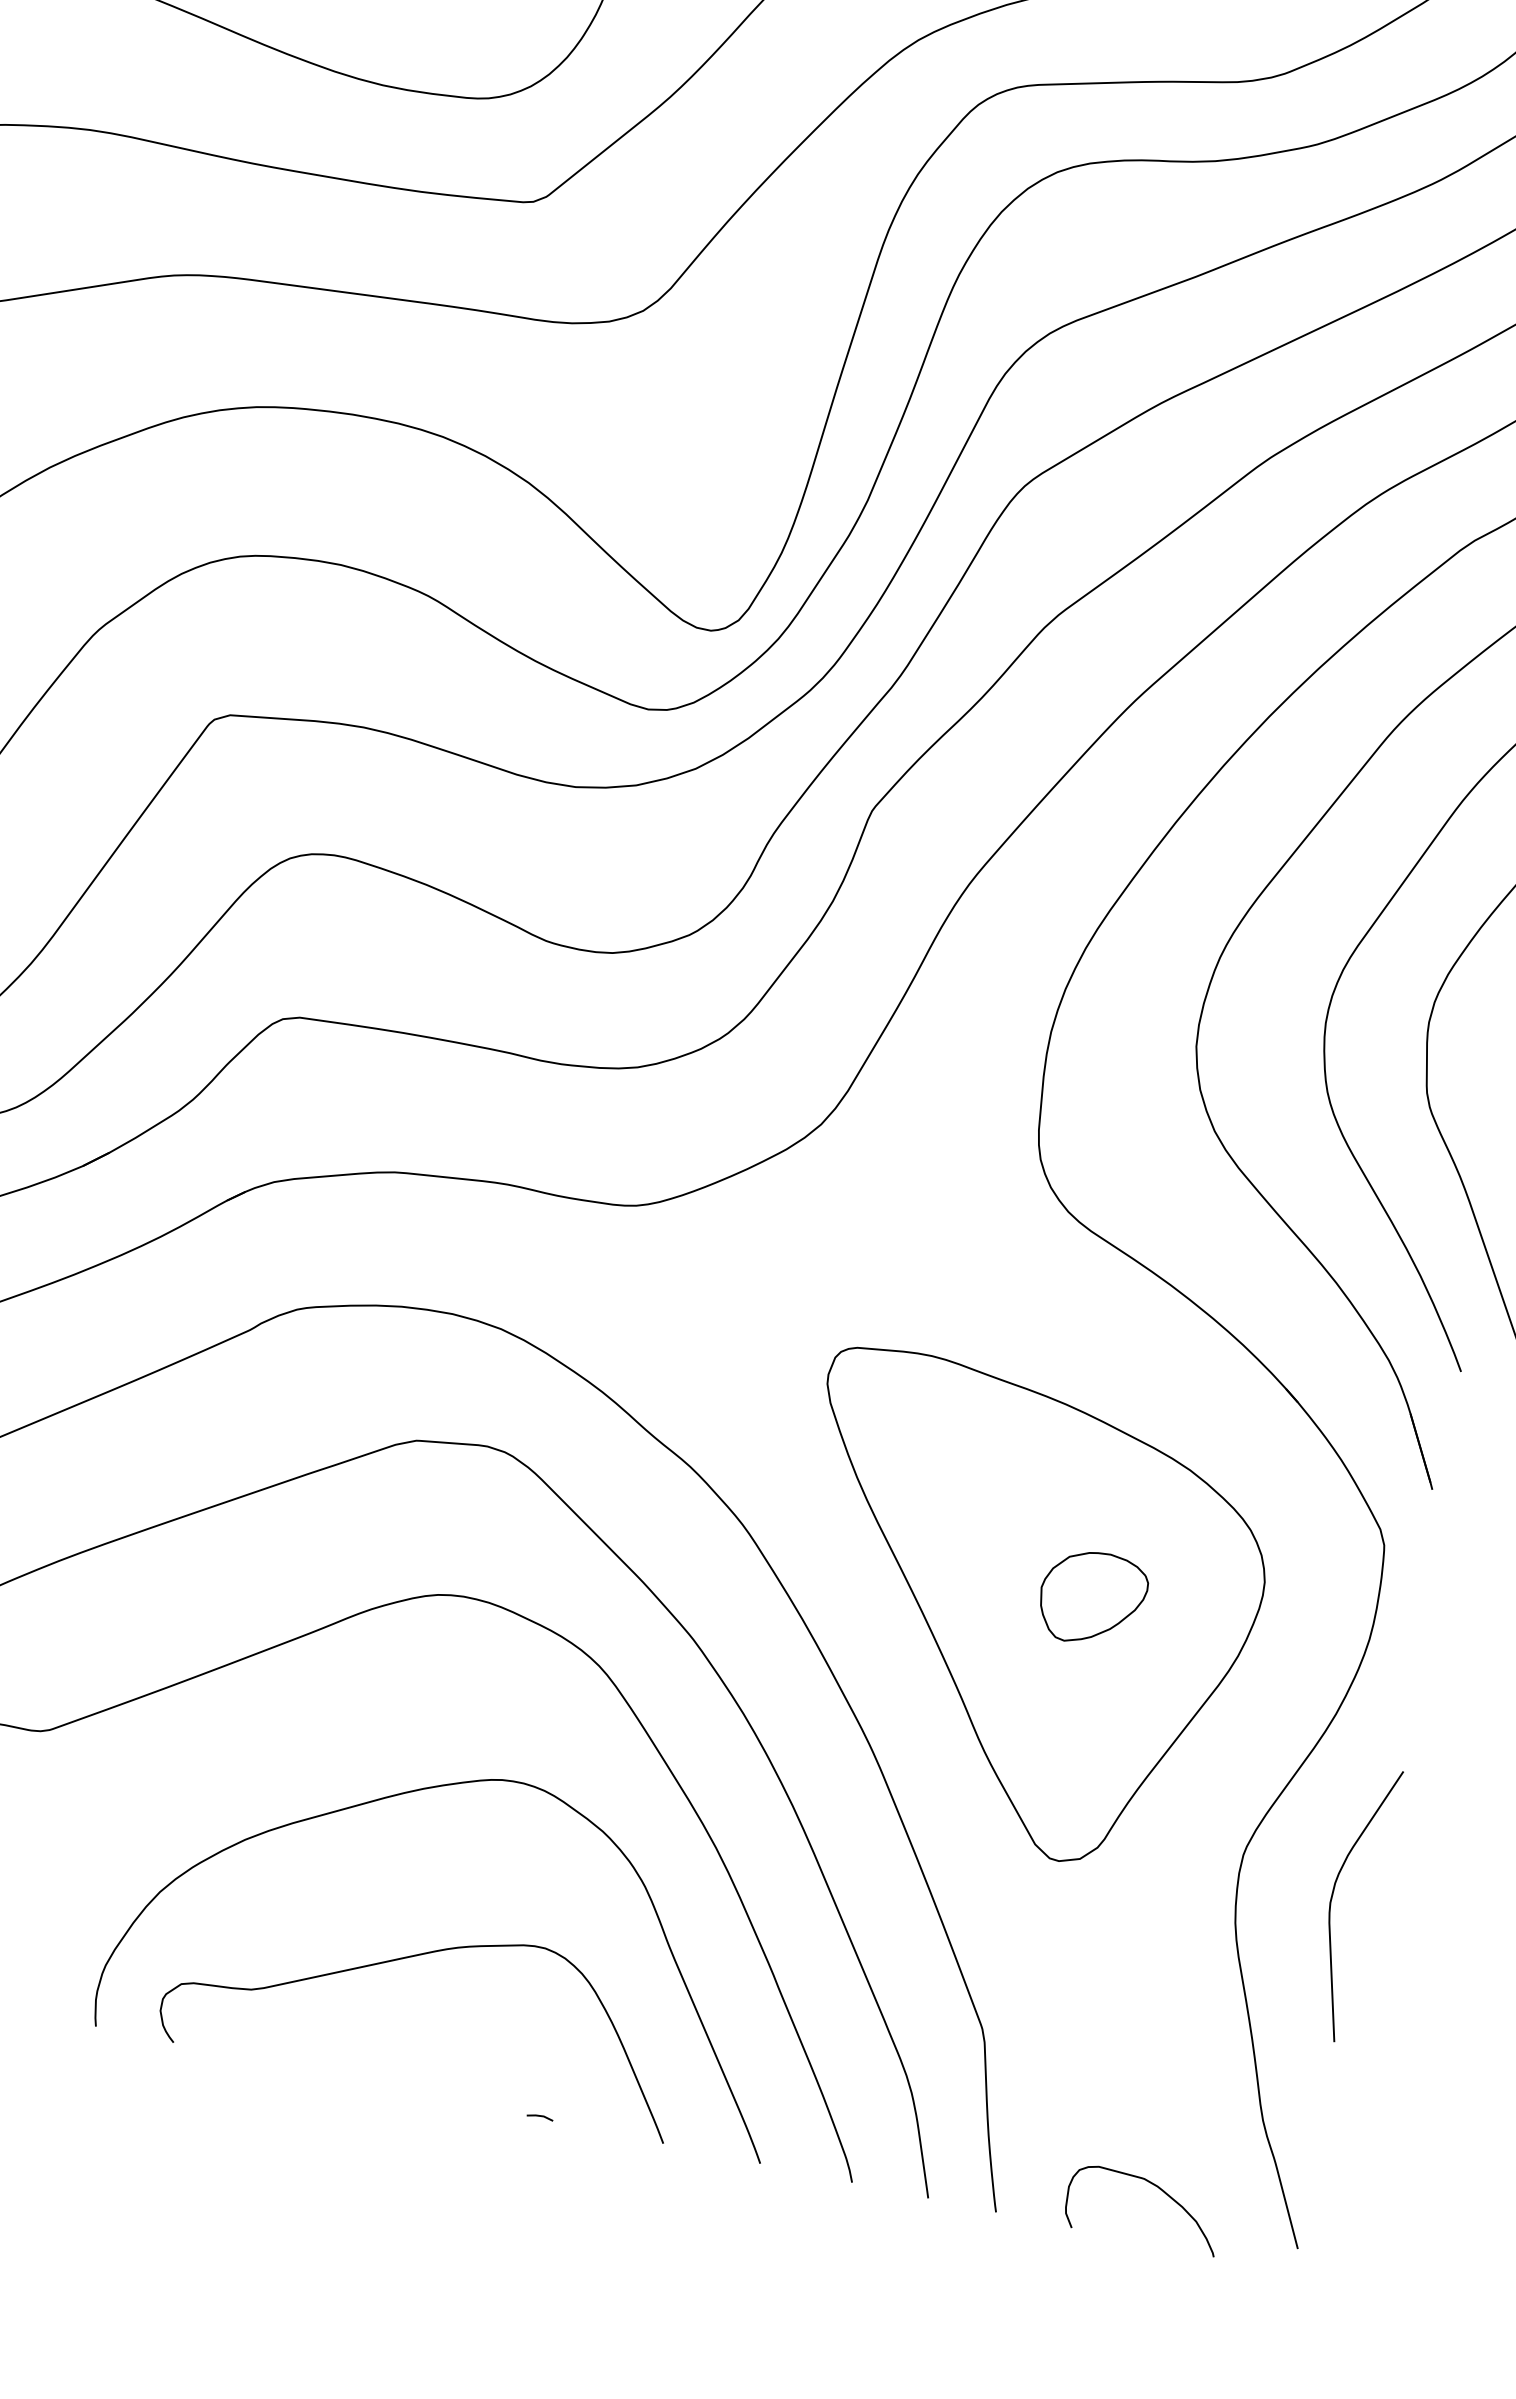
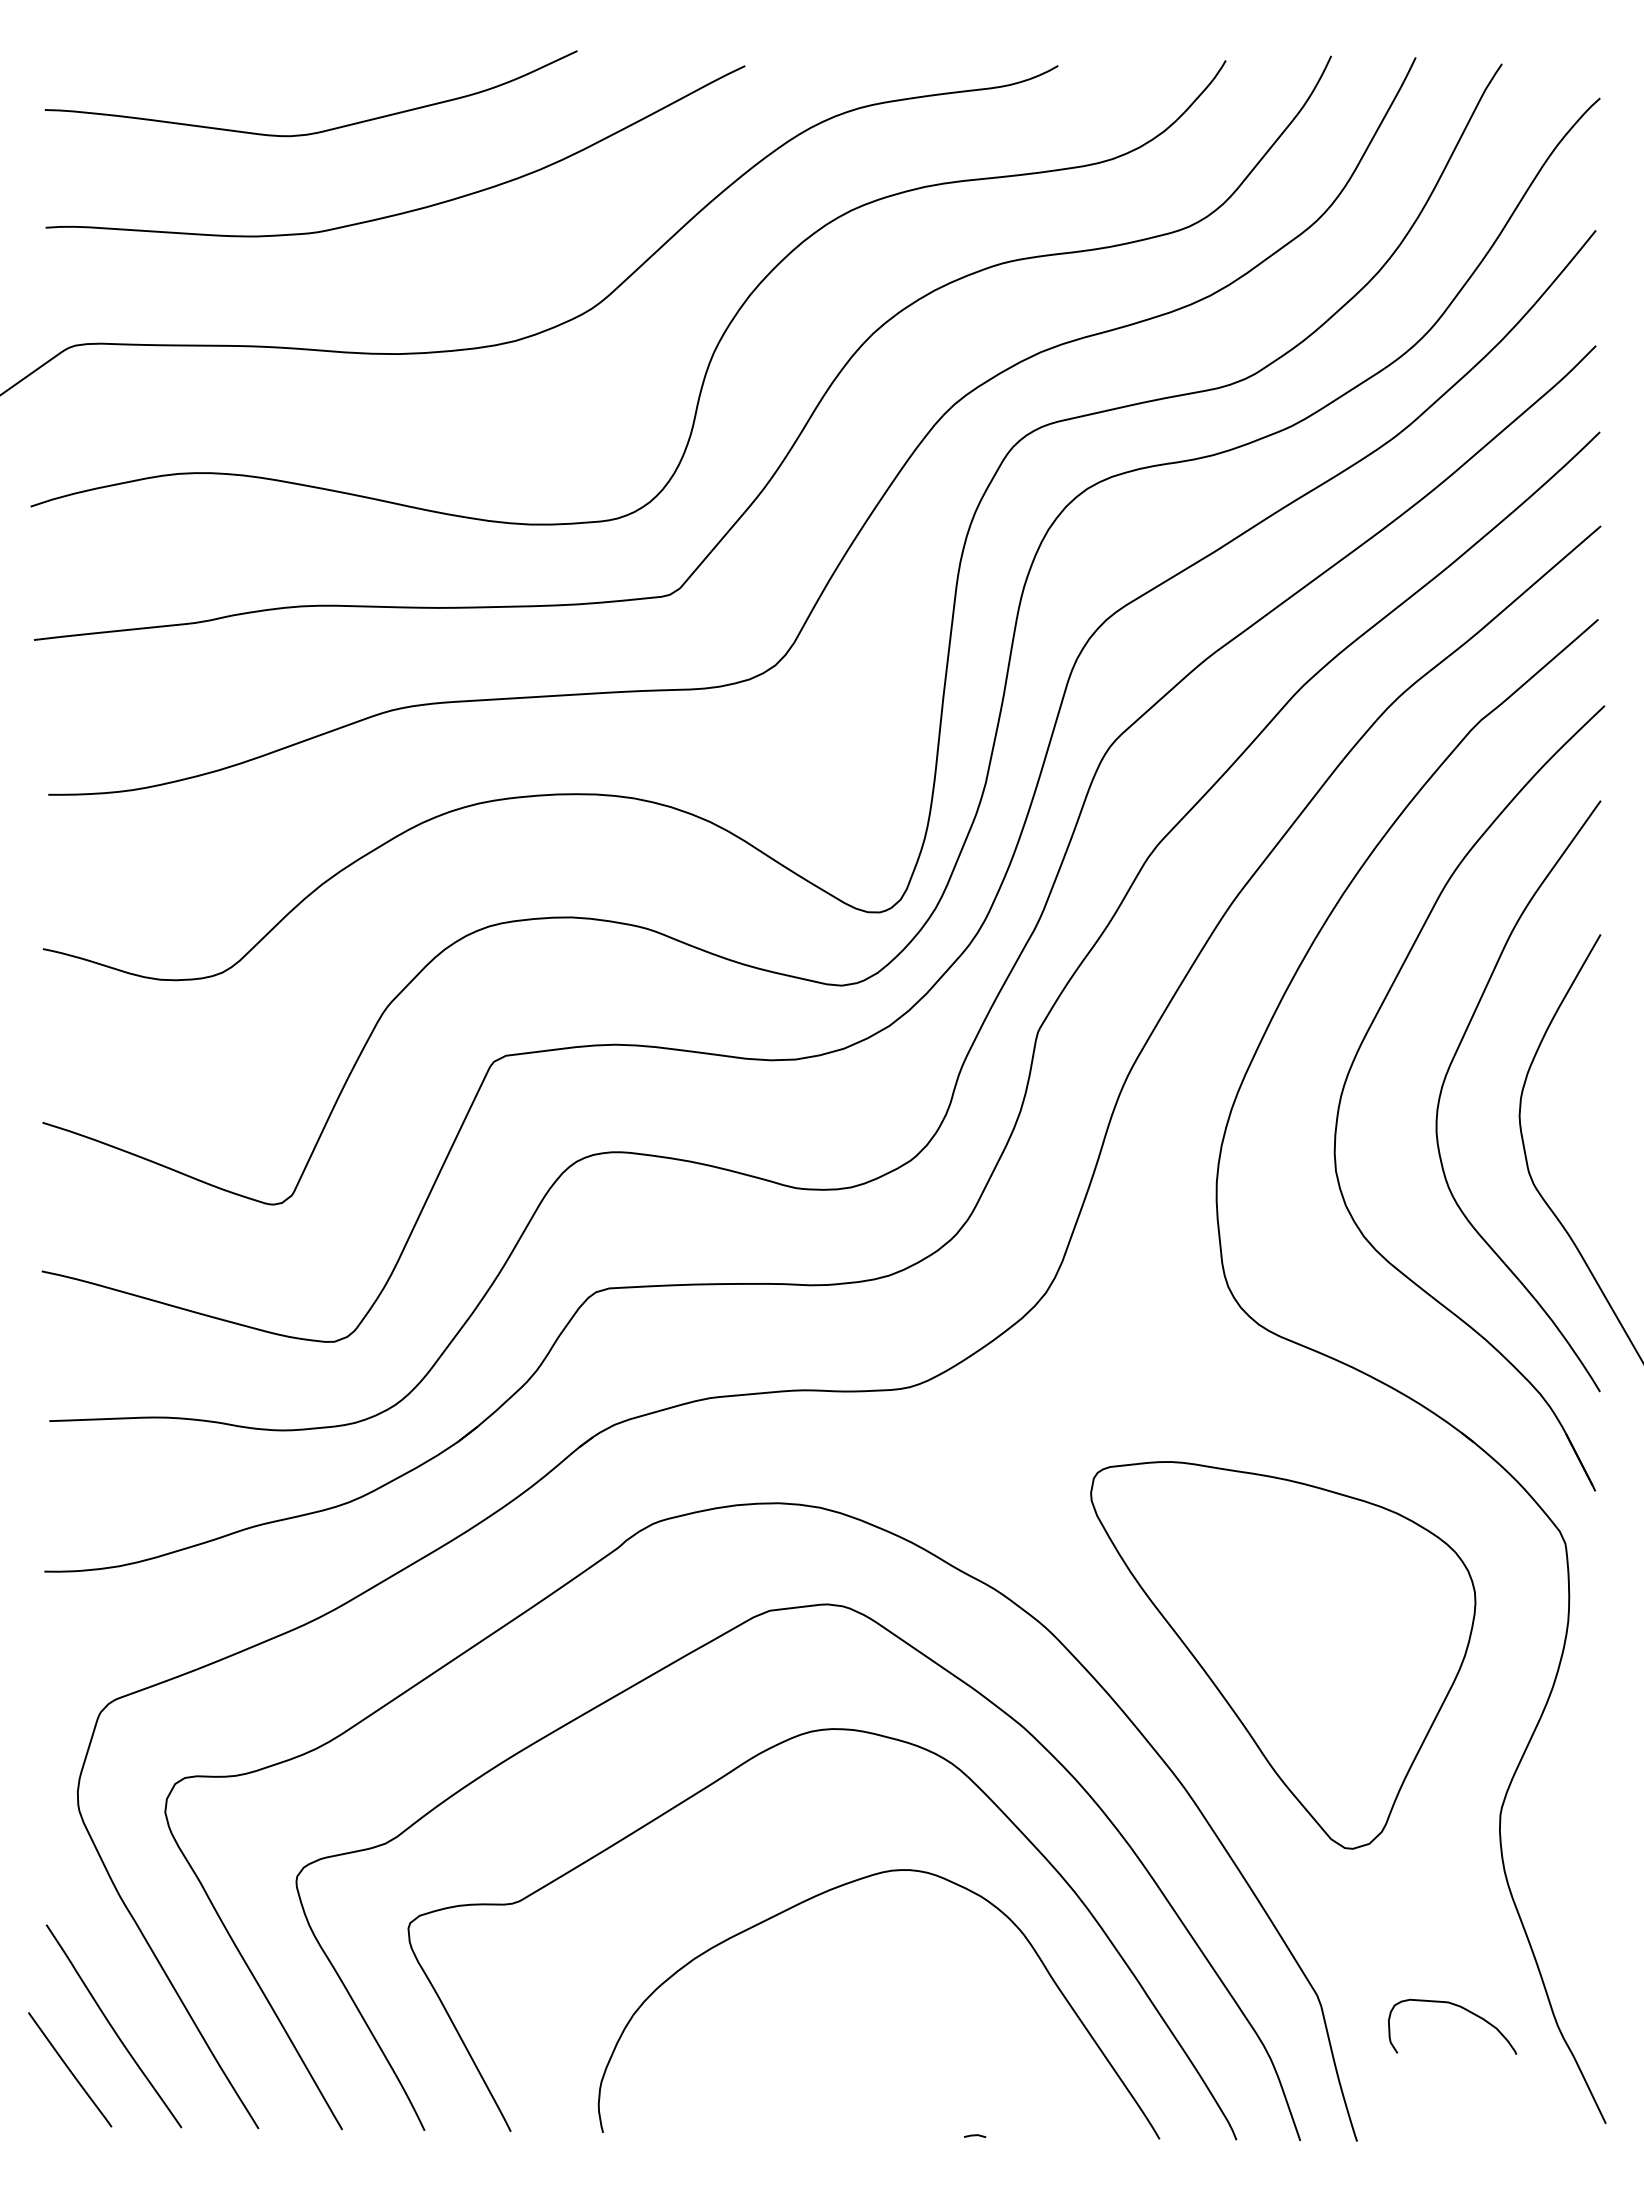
part: (1092, 1598) -> (1338, 1632), removed
curve: (1333, 1897) -> (1579, 1835), removed
curve: (416, 1956) -> (850, 2026), removed
curve: (1158, 2189) -> (1461, 2008), moved

